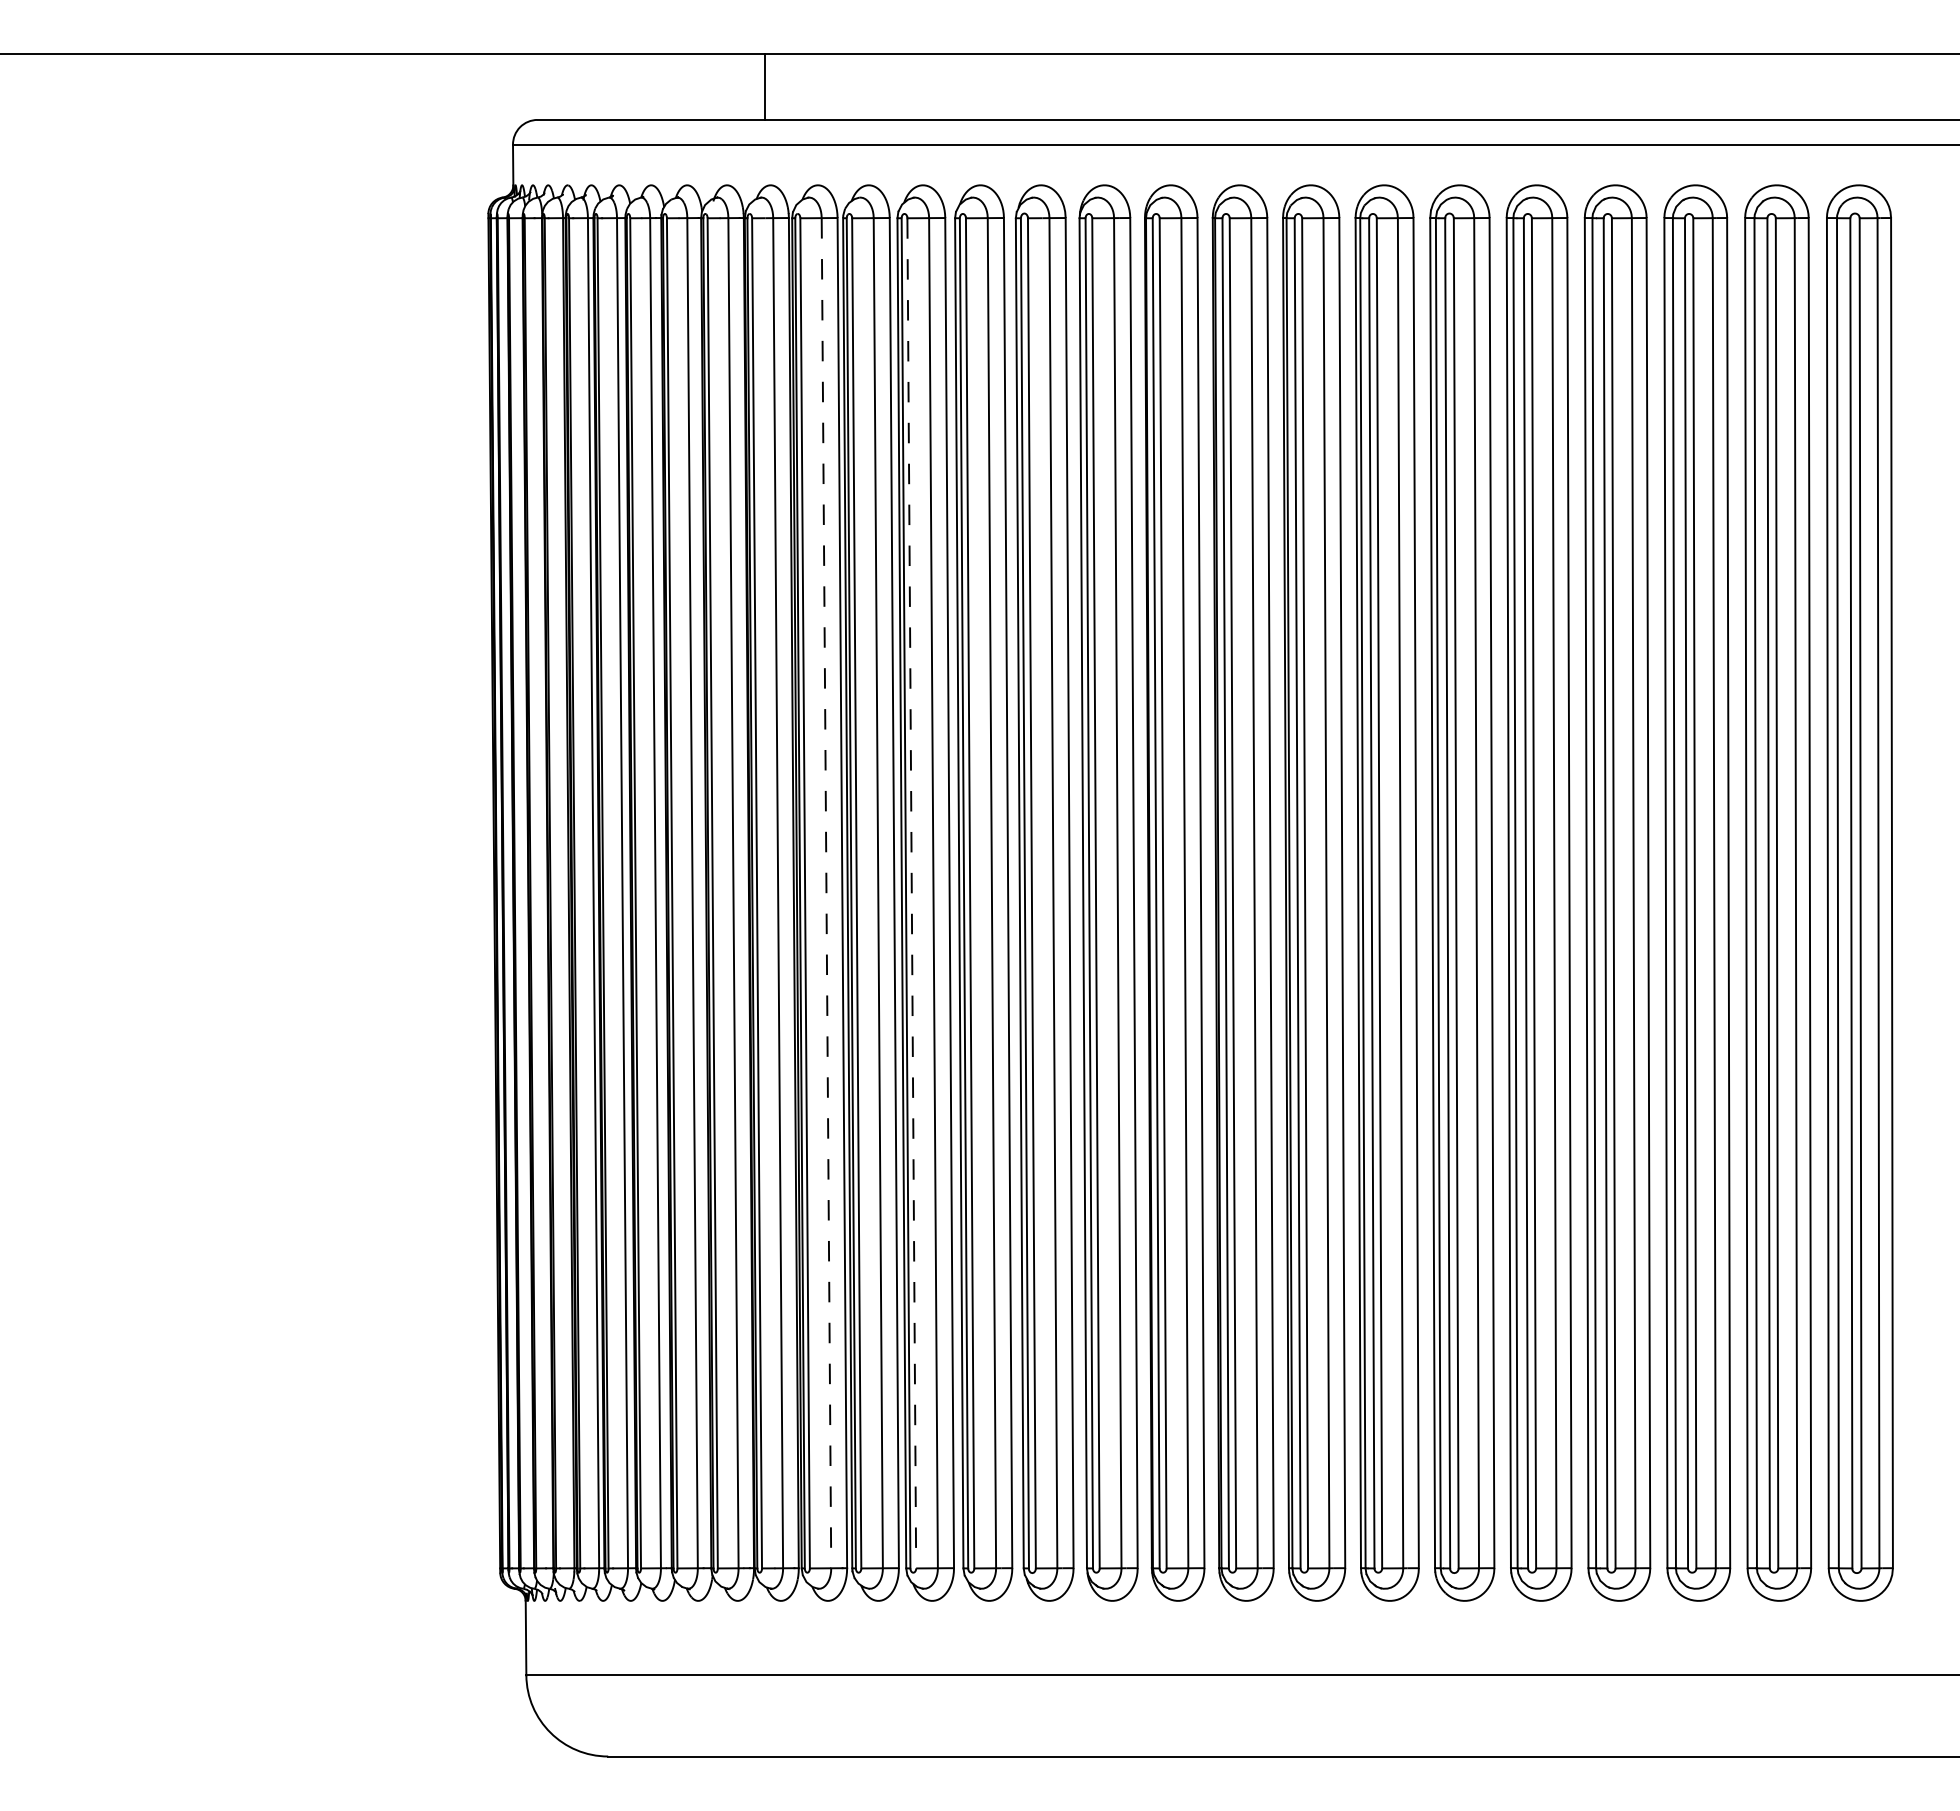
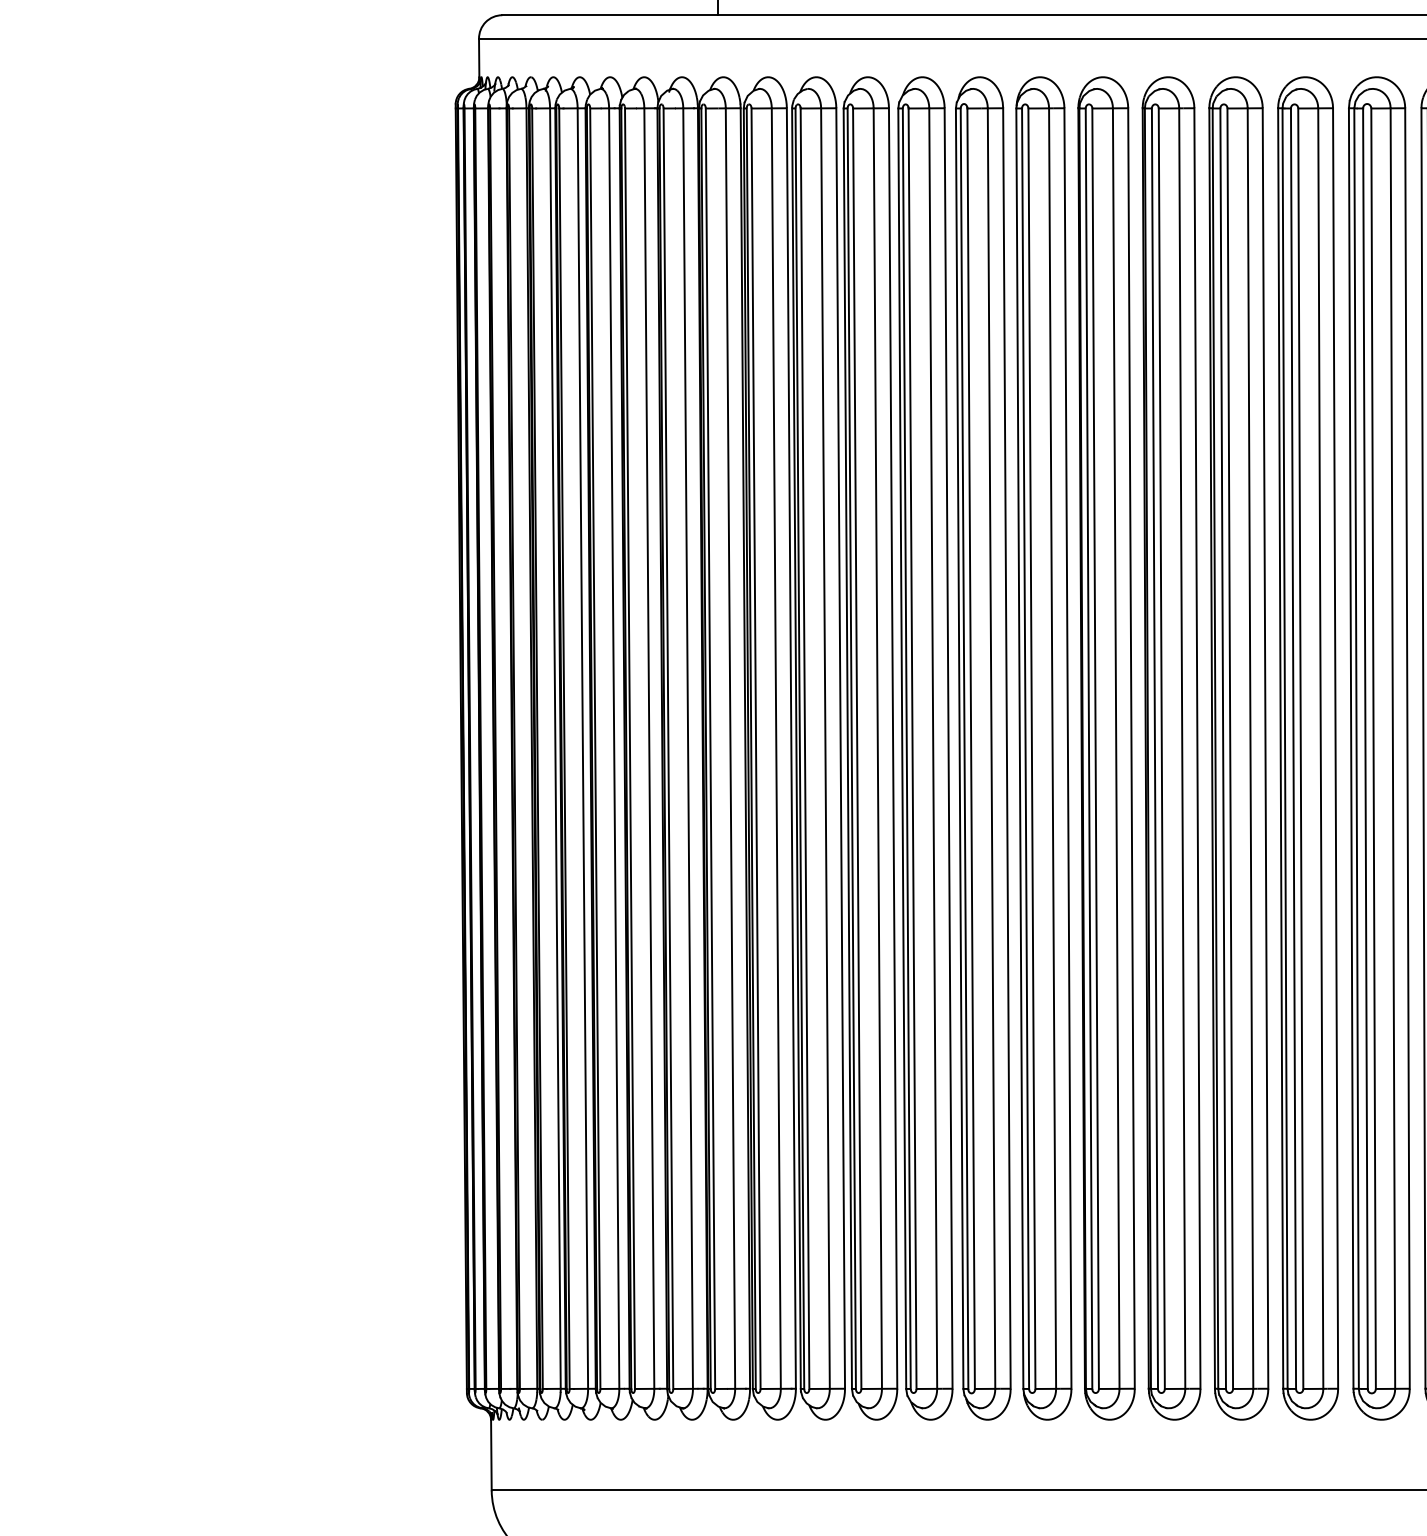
line: (826, 893) -> (776, 748), dashed -> solid
line: (911, 893) -> (856, 748), dashed -> solid

